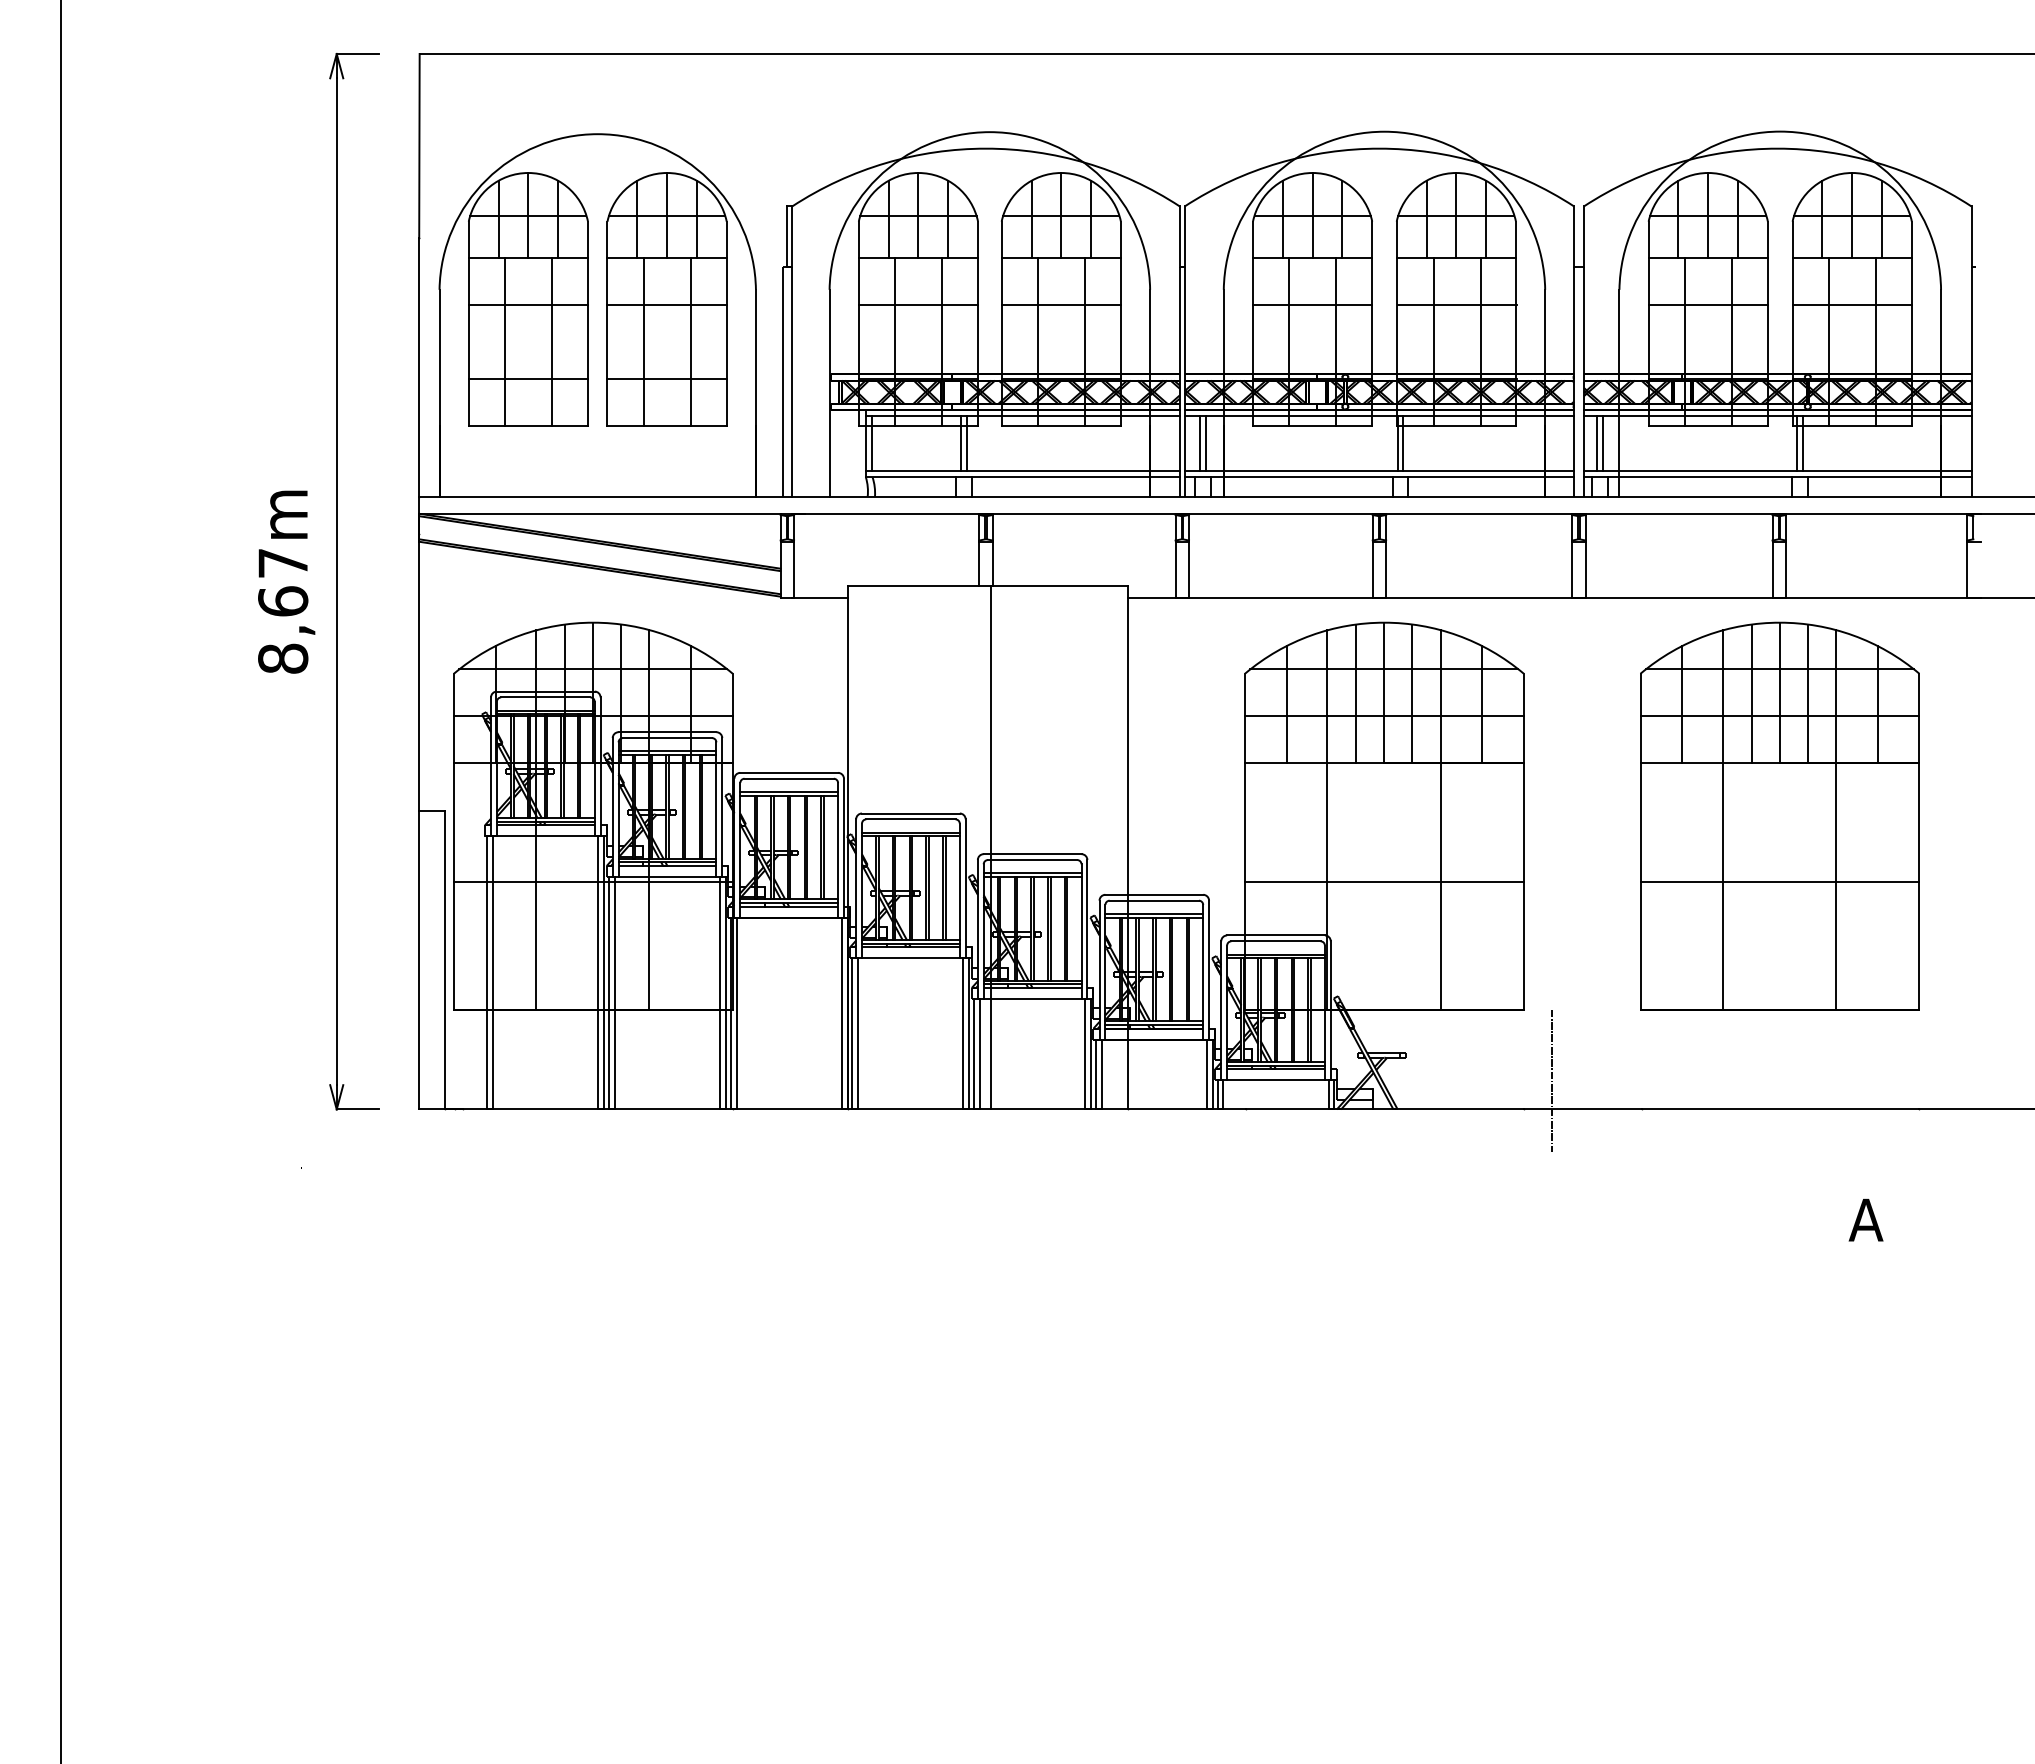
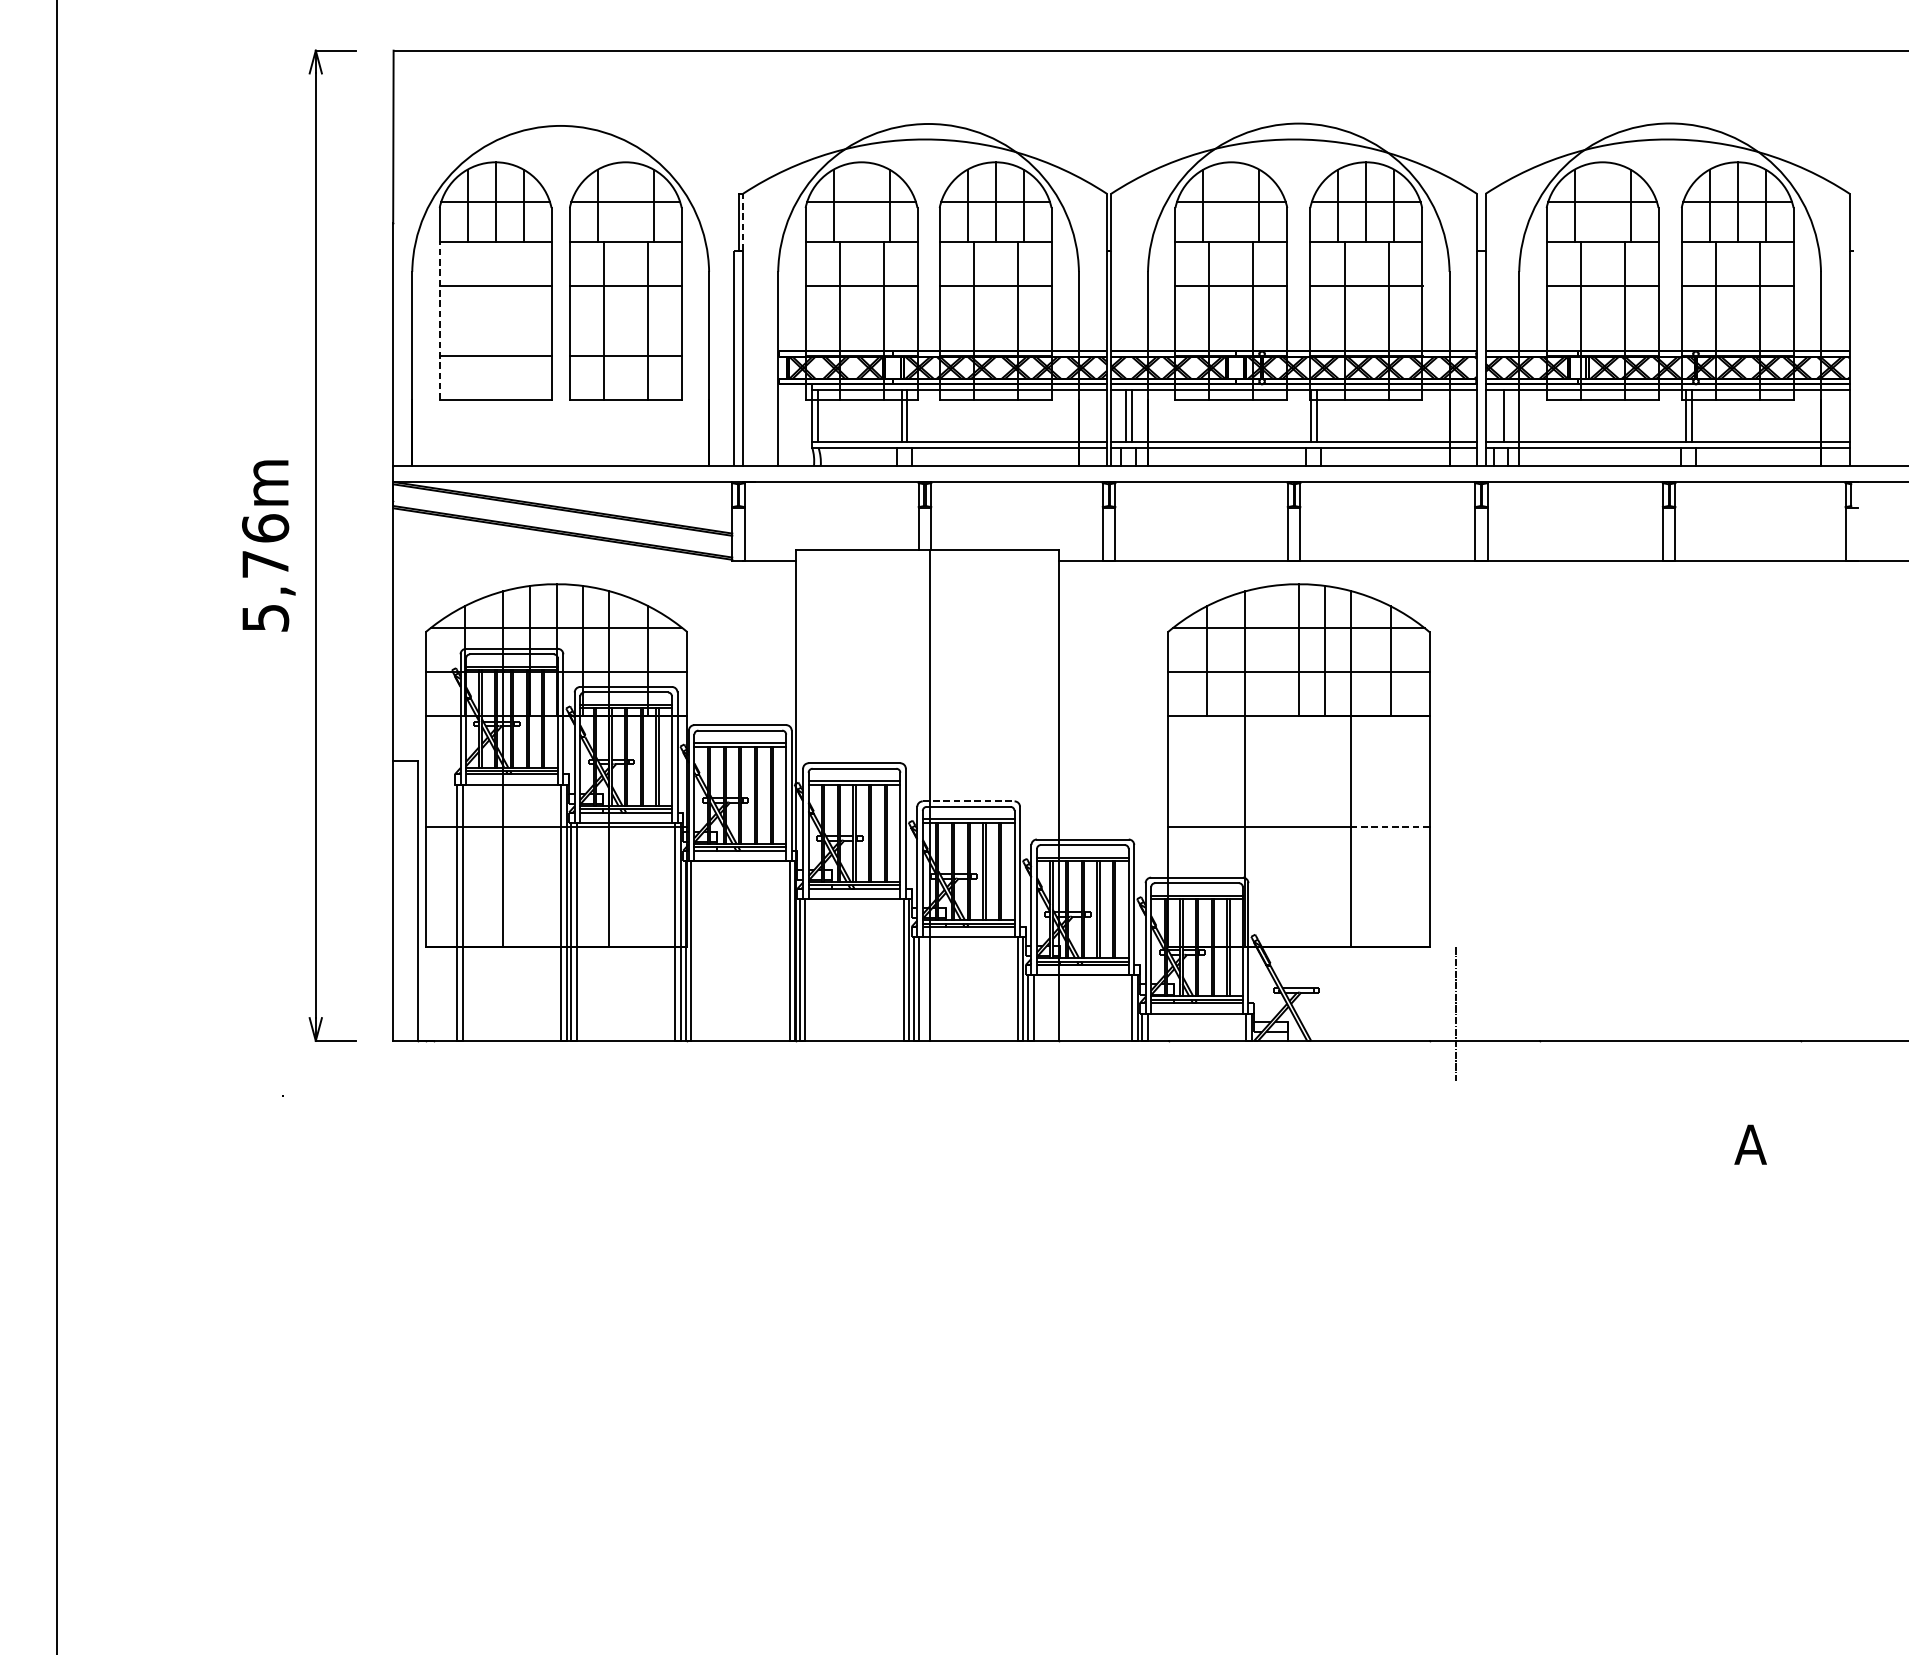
line: (667, 215) -> (626, 202), removed
line: (918, 215) -> (861, 202), removed
line: (1312, 215) -> (1231, 202), removed
line: (1708, 215) -> (1602, 202), removed
line: (792, 236) -> (743, 221), solid -> dashed
line: (468, 342) -> (439, 321), solid -> dashed
line: (504, 342) -> (473, 321), removed
line: (551, 342) -> (517, 321), removed
line: (1597, 443) -> (1498, 416), removed
text: (283, 610) -> (265, 572), 8,67m -> 5,76m
line: (1356, 693) -> (1272, 650), removed
part: (1779, 815) -> (1669, 765), removed
line: (1032, 854) -> (968, 801), solid -> dashed
line: (1482, 881) -> (1390, 827), solid -> dashed

